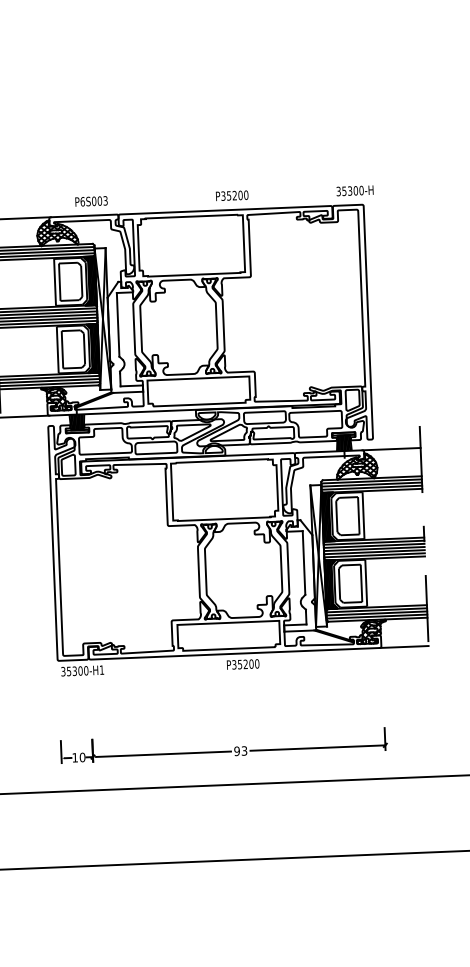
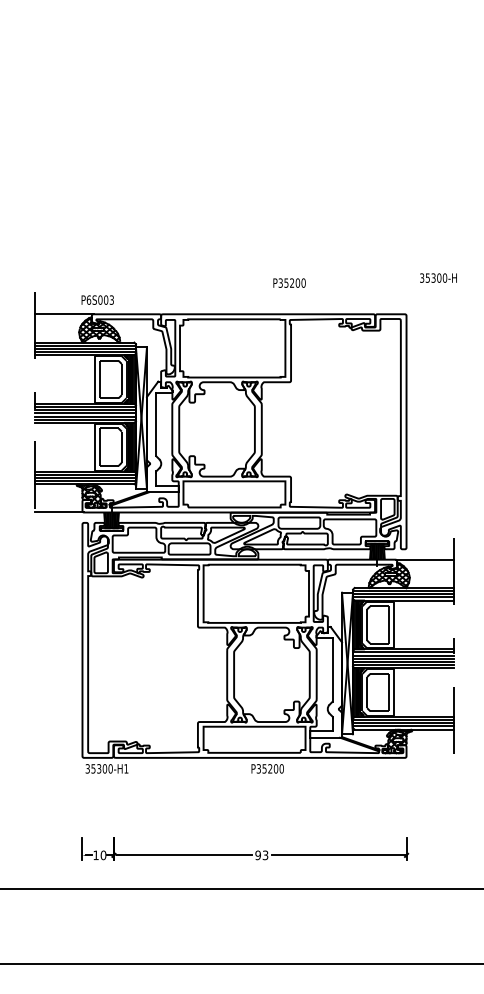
text: (355, 190) -> (438, 277), moved
text: (232, 195) -> (289, 282), moved
text: (91, 200) -> (97, 299), moved
line: (403, 646) -> (428, 757), removed

